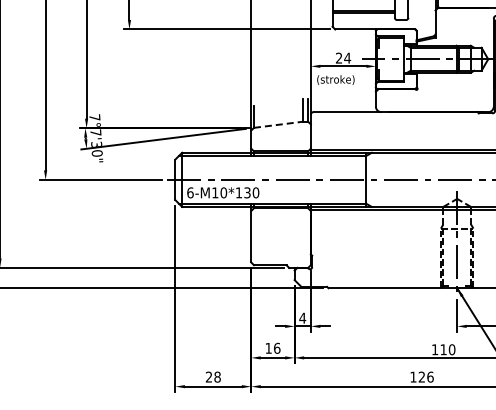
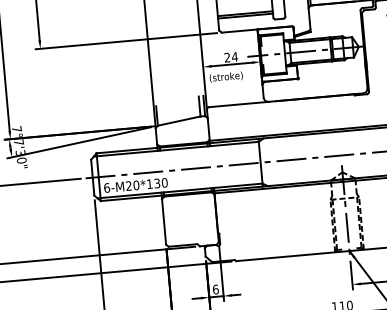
line: (278, 124) -> (179, 120), dashed -> solid
text: (215, 192) -> (129, 185), 6-M10*130 -> 6-M20*130
text: (302, 317) -> (215, 288), 4 -> 6

